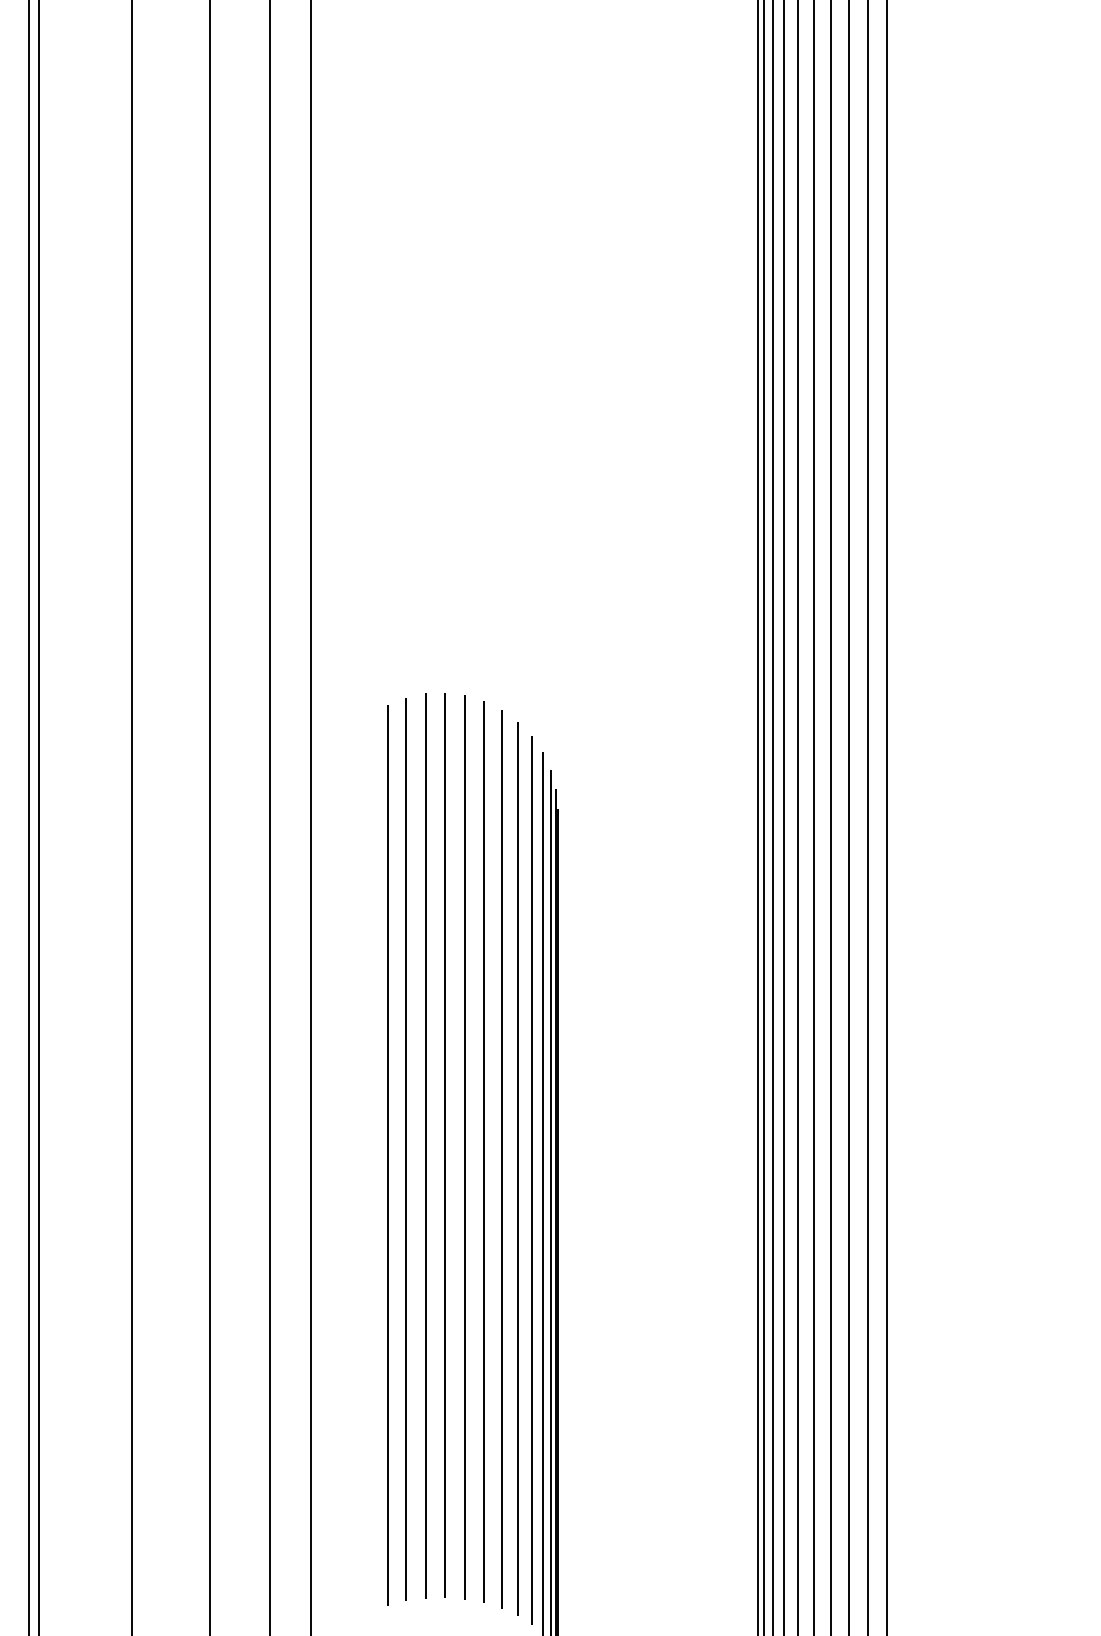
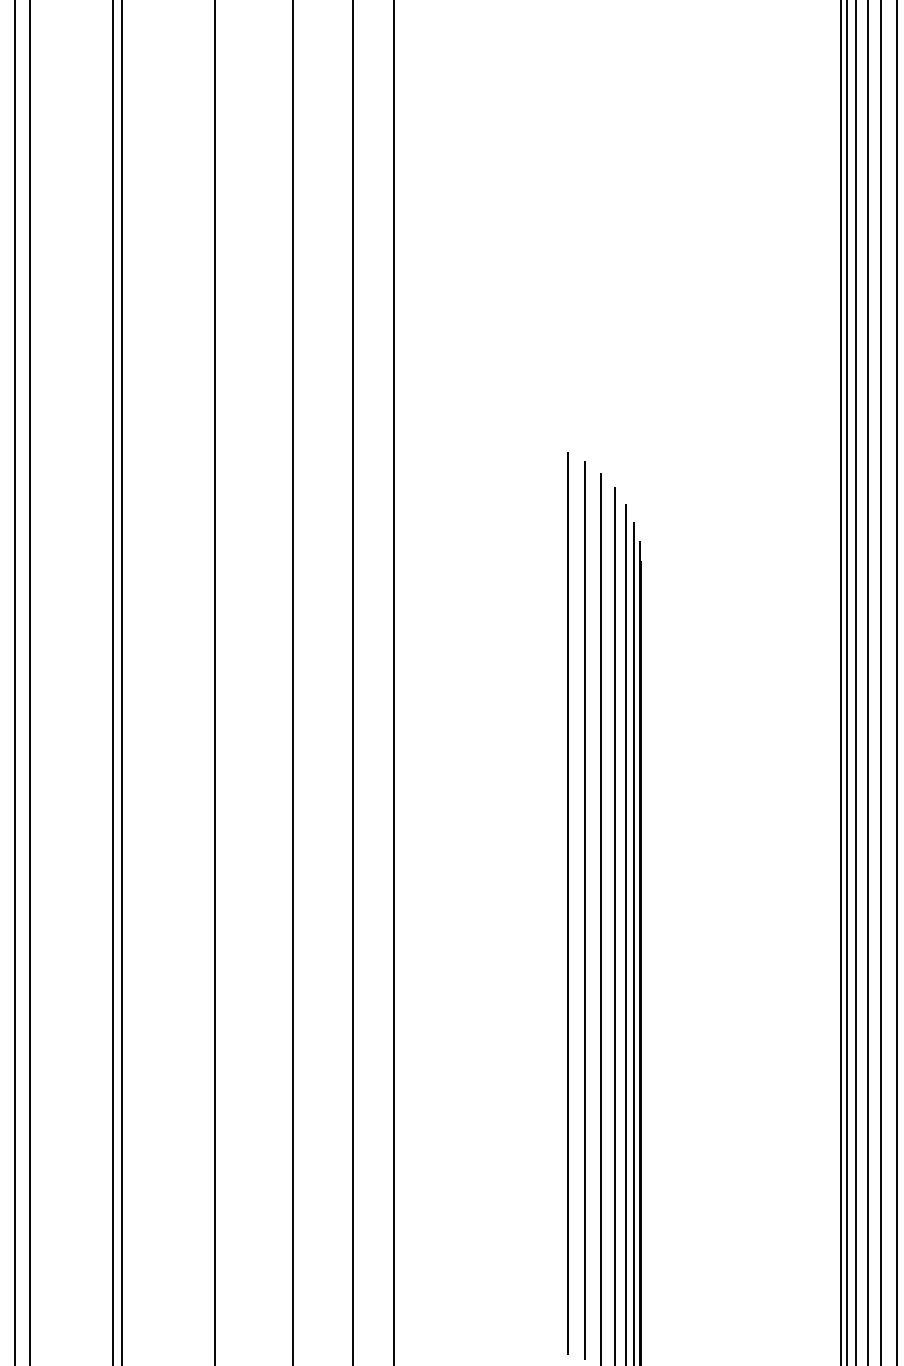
line: (445, 1144) -> (528, 896), removed
line: (425, 1145) -> (508, 897), removed
line: (465, 1146) -> (548, 898), removed
line: (406, 1149) -> (489, 901), removed
line: (387, 1155) -> (470, 907), removed

